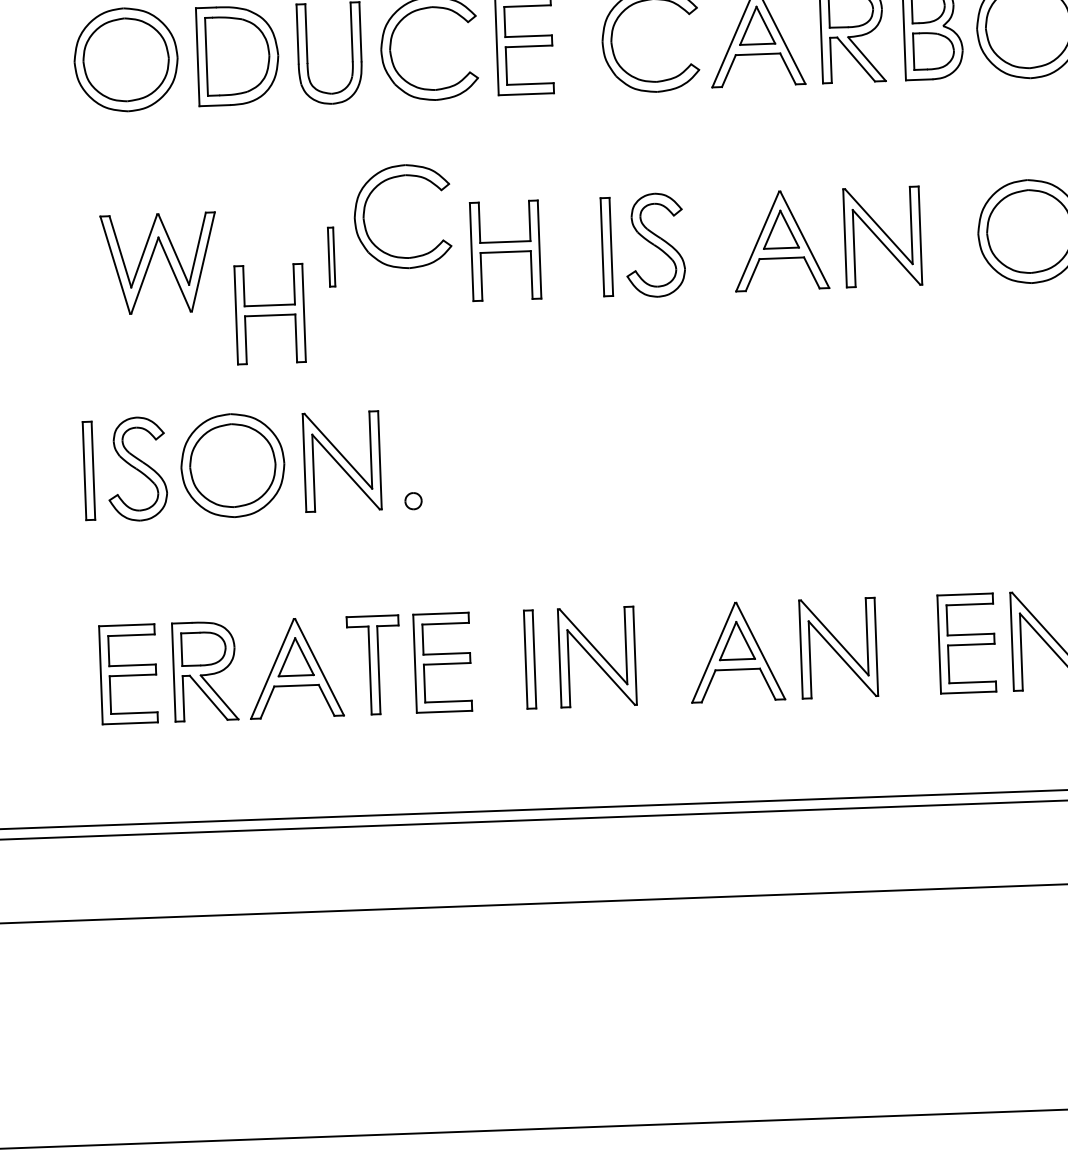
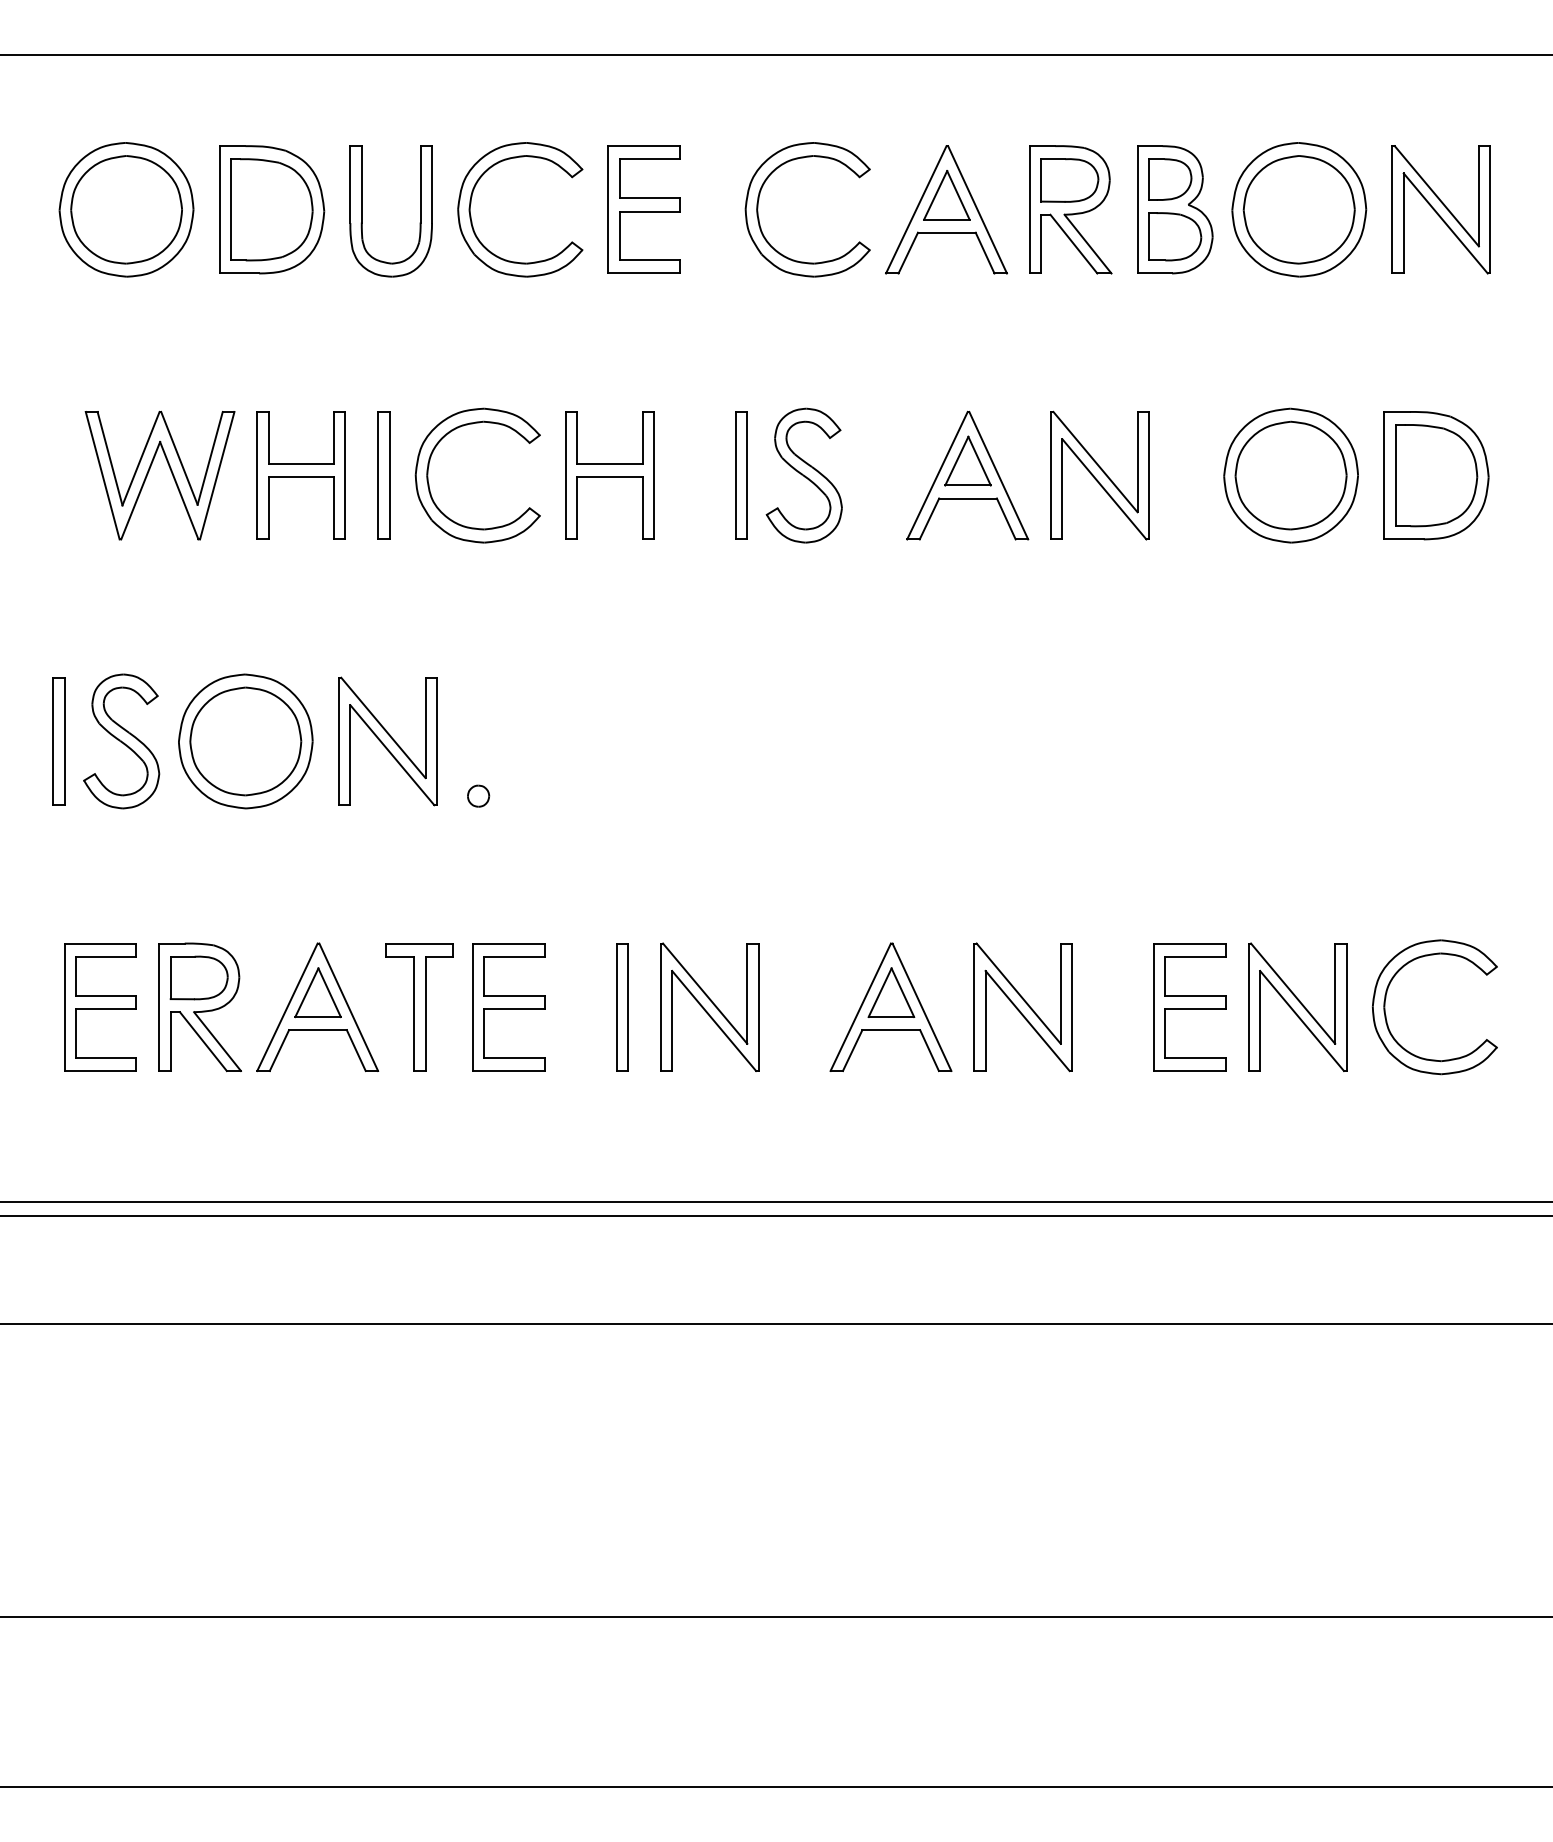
part: (365, 224) -> (429, 483), moved
part: (331, 257) -> (383, 475), size x1.67
part: (269, 314) -> (300, 475), moved

